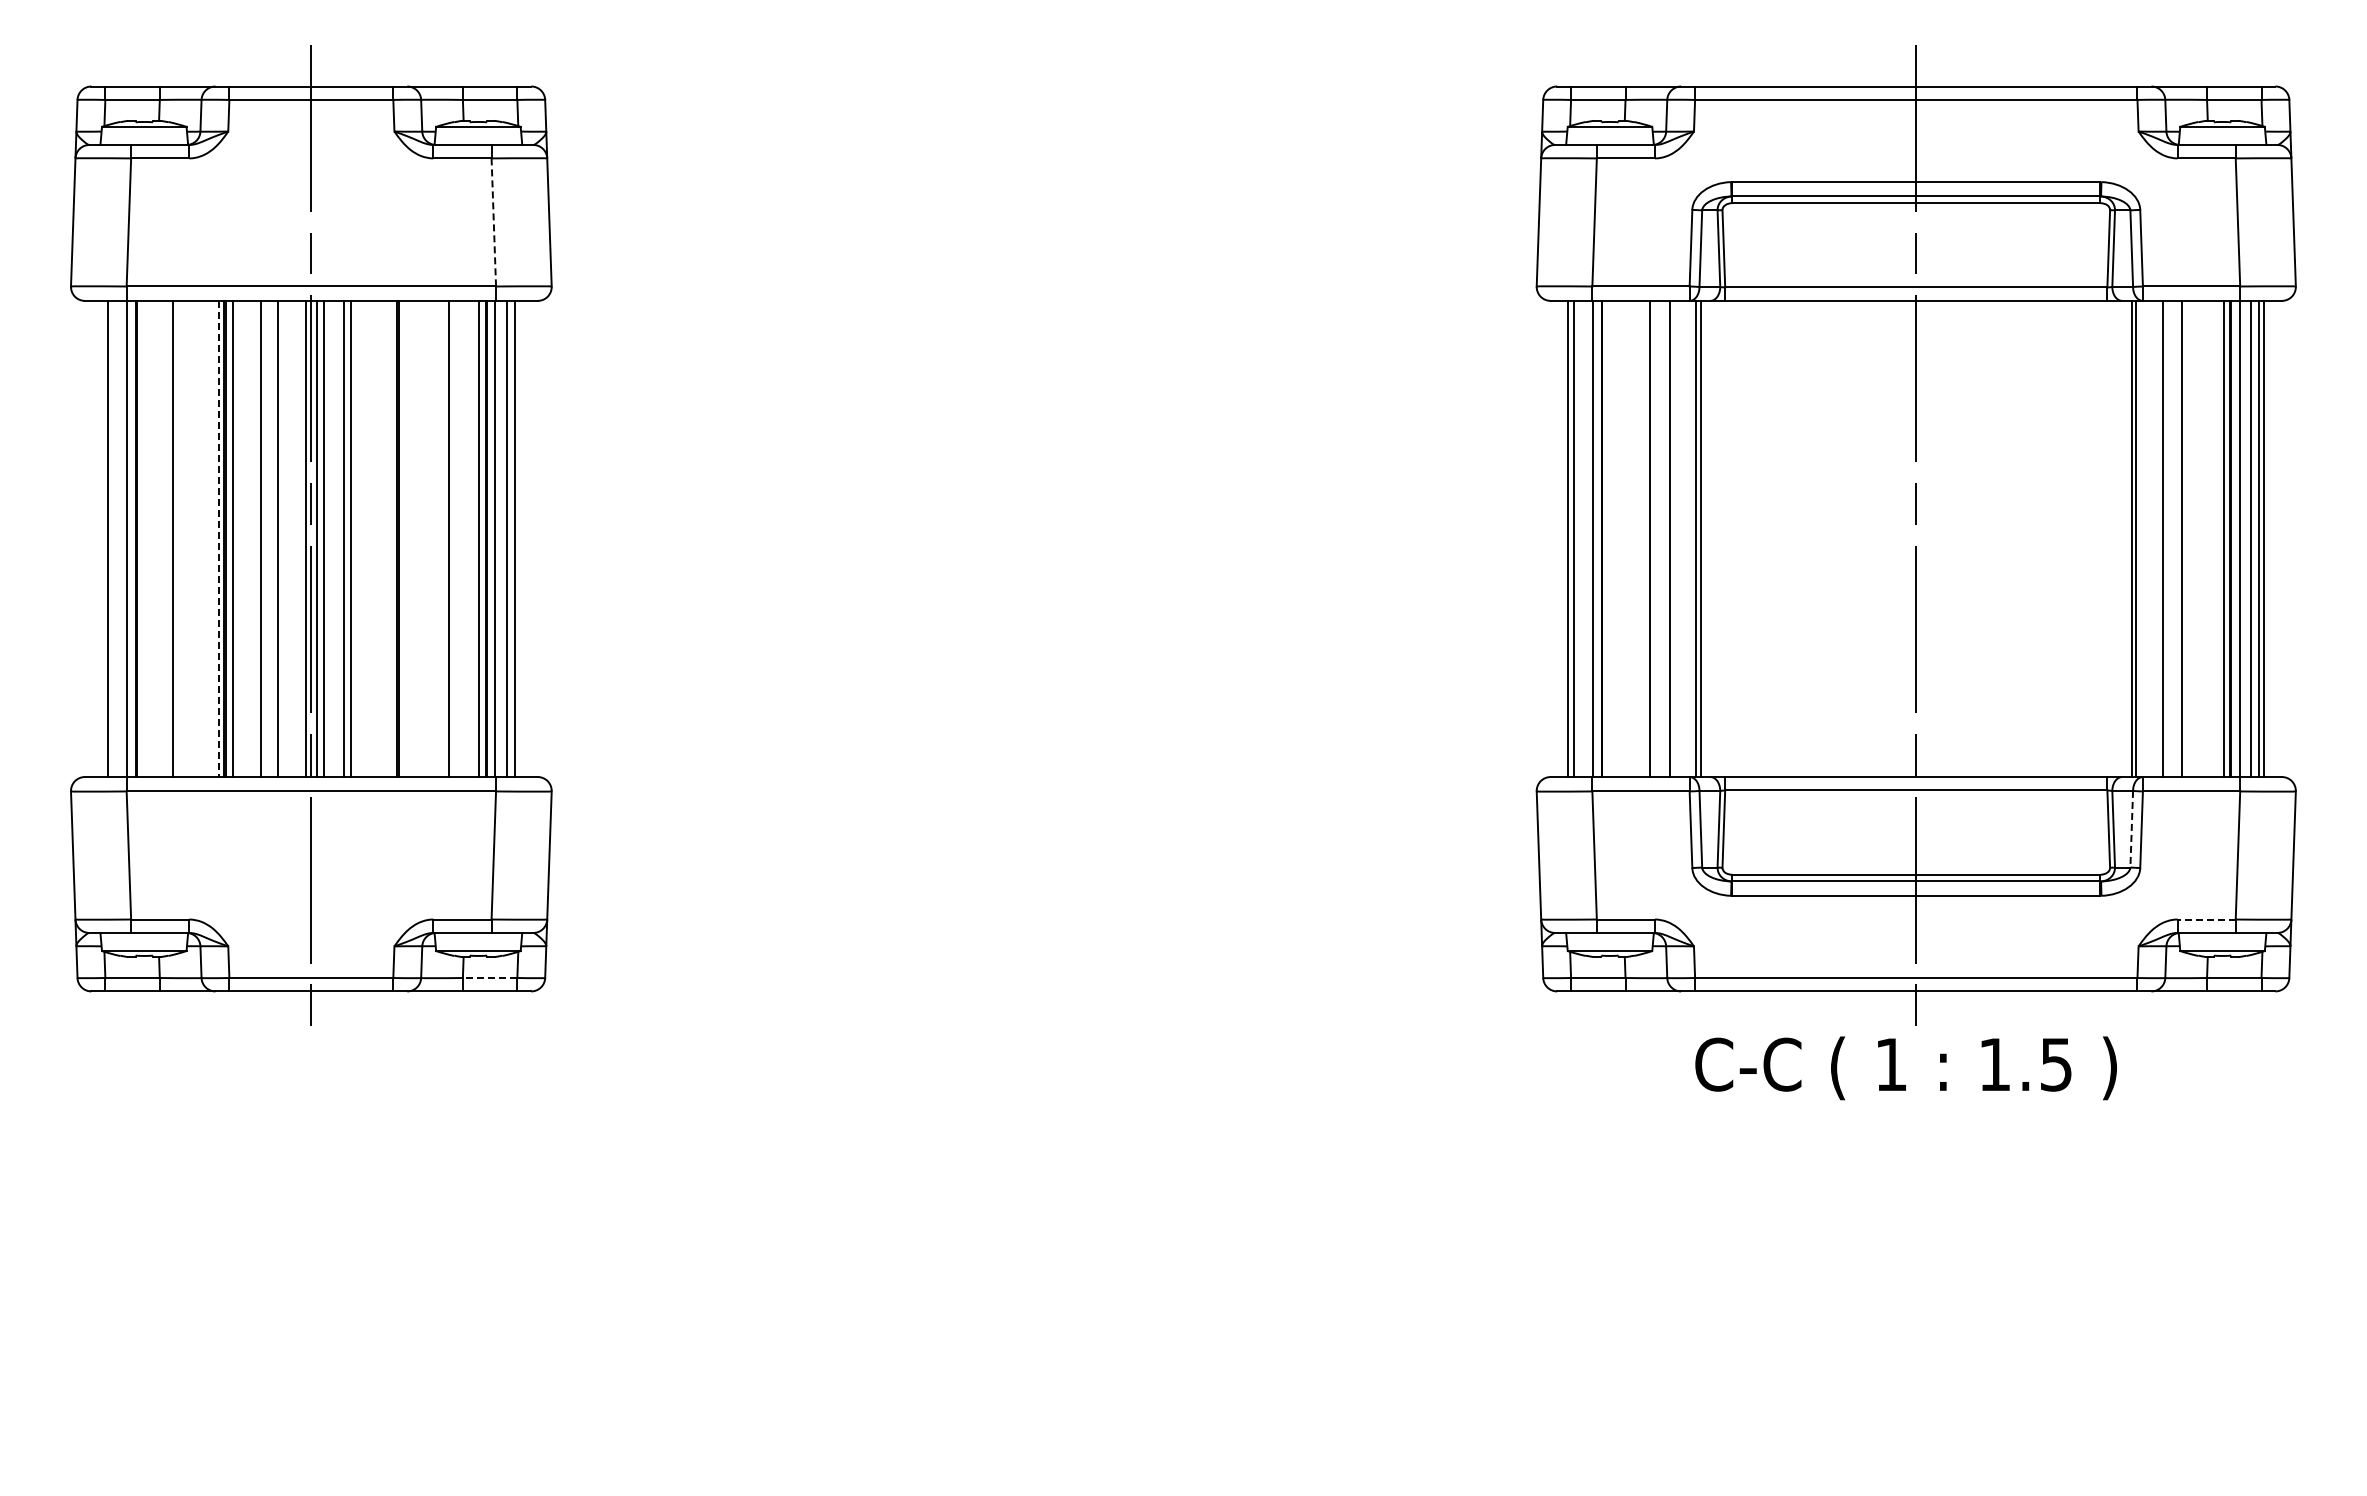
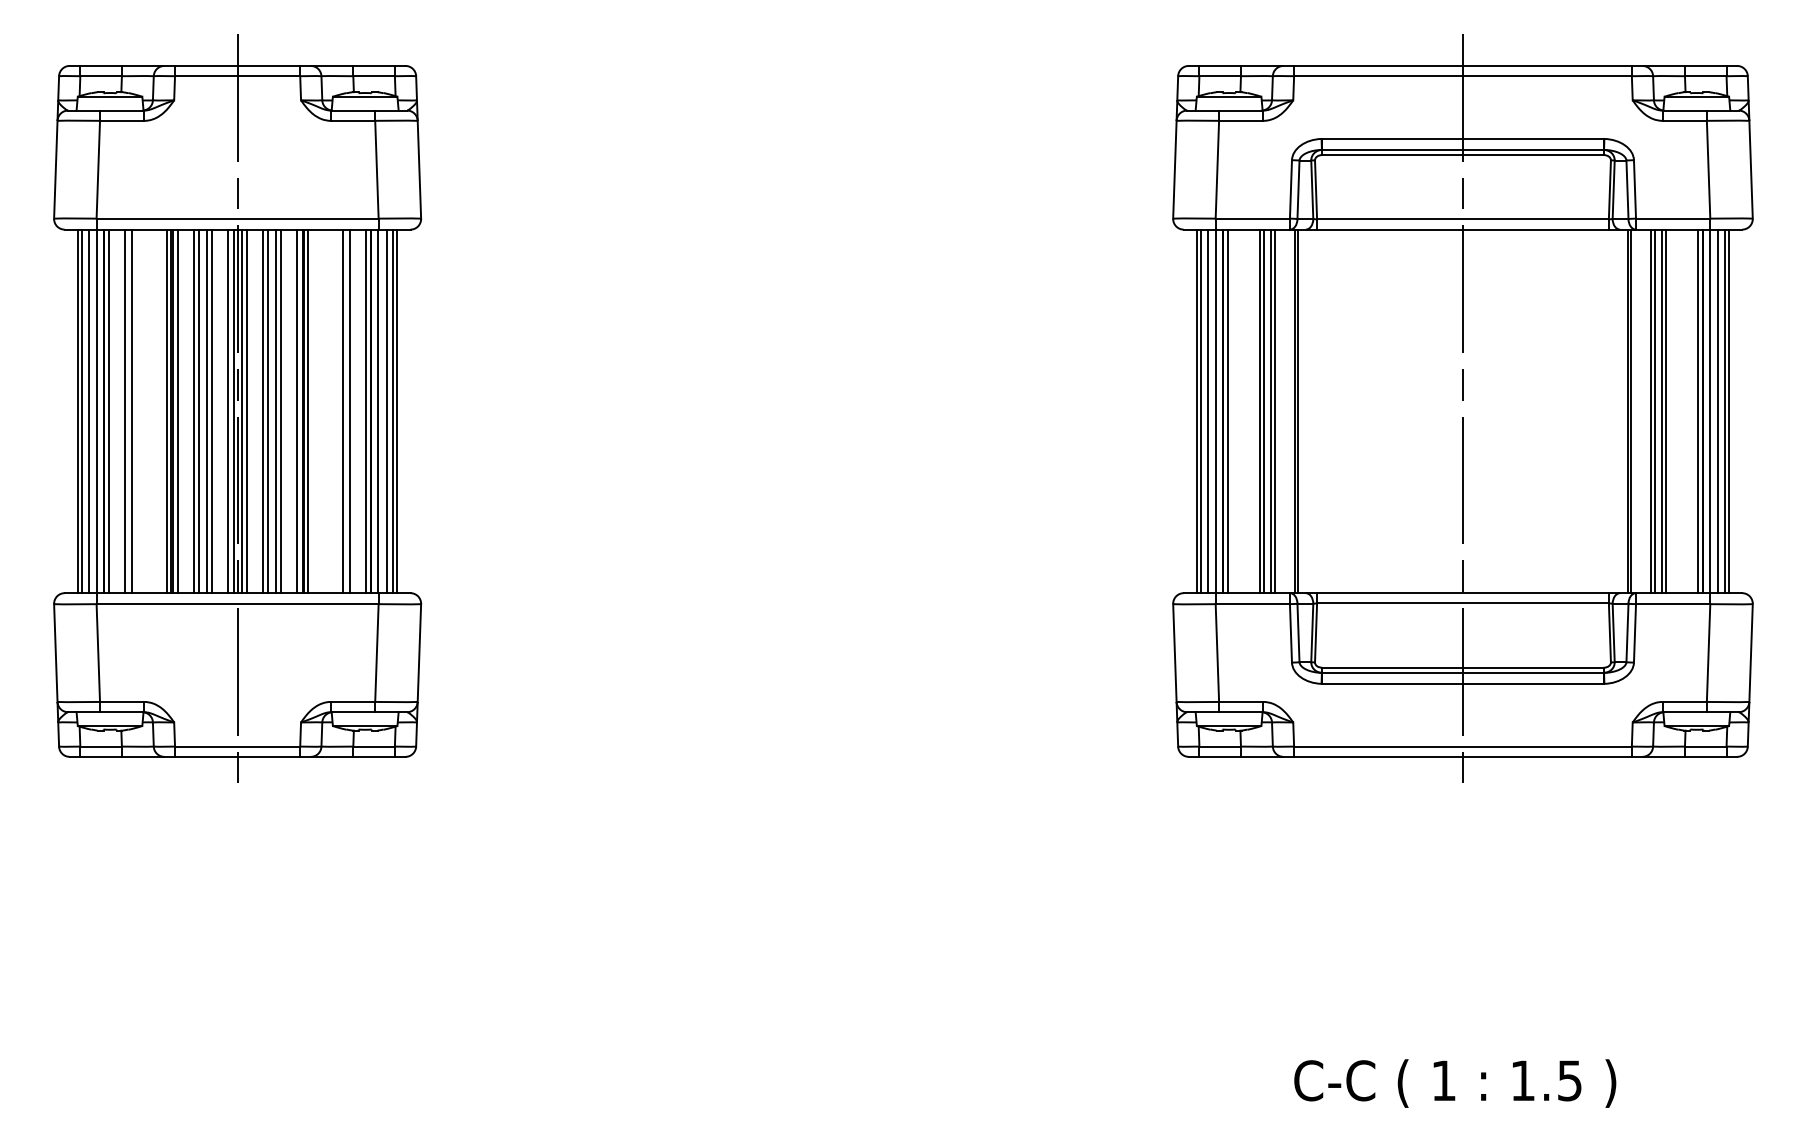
line: (493, 222) -> (376, 169), dashed -> solid
line: (102, 538) -> (78, 411), added
line: (116, 538) -> (88, 411), added
line: (143, 538) -> (109, 411), added
line: (163, 538) -> (124, 411), added
line: (253, 538) -> (193, 411), added
line: (271, 538) -> (207, 411), added
line: (299, 538) -> (228, 411), added
line: (361, 538) -> (275, 411), added
line: (368, 538) -> (281, 411), added
line: (389, 538) -> (297, 411), added
line: (403, 538) -> (307, 411), added
line: (459, 538) -> (350, 411), added
line: (520, 538) -> (397, 411), added
line: (1581, 538) -> (1207, 411), added
line: (1609, 538) -> (1228, 411), added
line: (1655, 538) -> (1263, 411), added
line: (1665, 538) -> (1271, 411), added
line: (2167, 538) -> (1654, 411), added
line: (2177, 538) -> (1662, 411), added
line: (218, 539) -> (166, 411), dashed -> solid
line: (2131, 829) -> (1627, 633), dashed -> solid
line: (2206, 919) -> (1684, 701), dashed -> solid
line: (489, 978) -> (373, 746), dashed -> solid
text: (1905, 1068) -> (1454, 1083), moved

